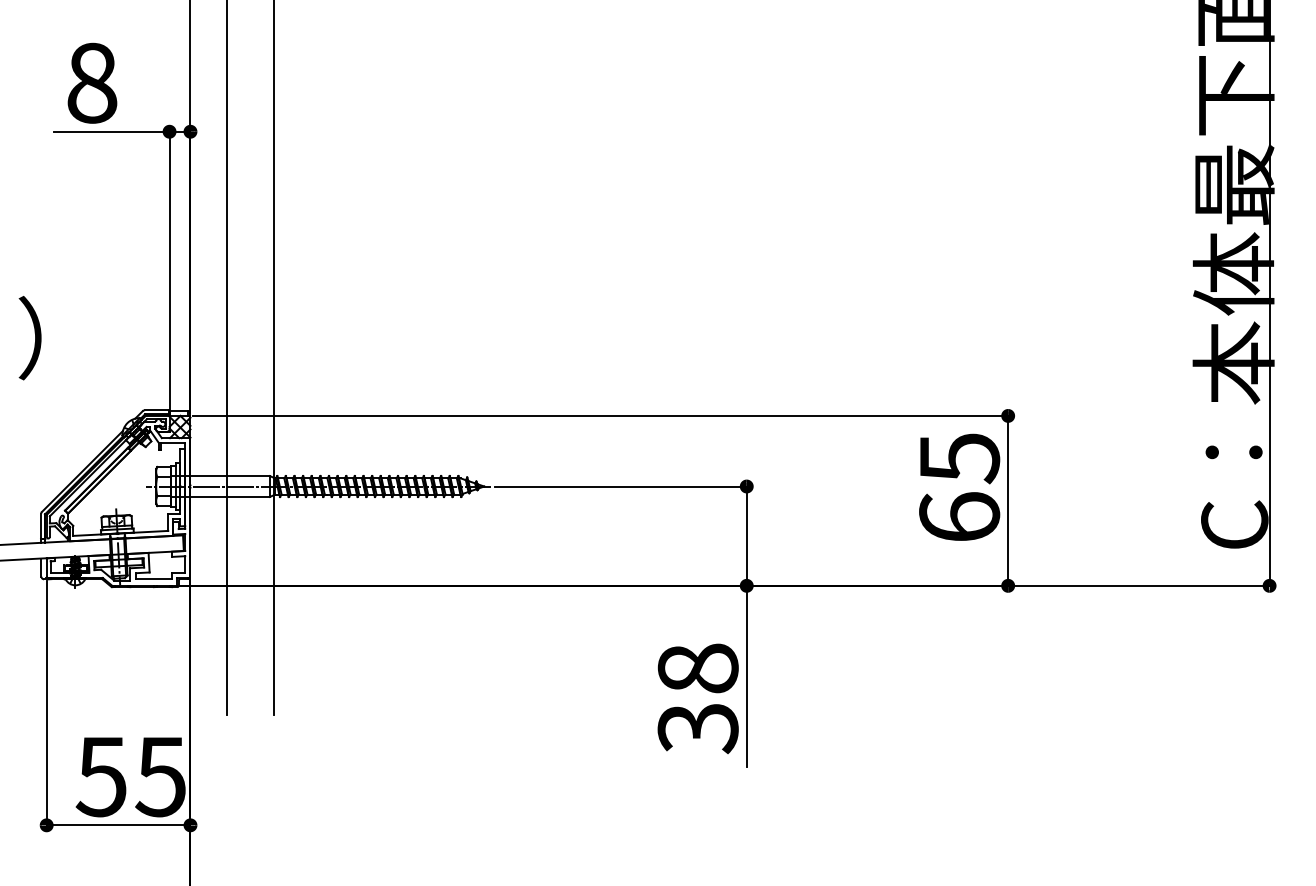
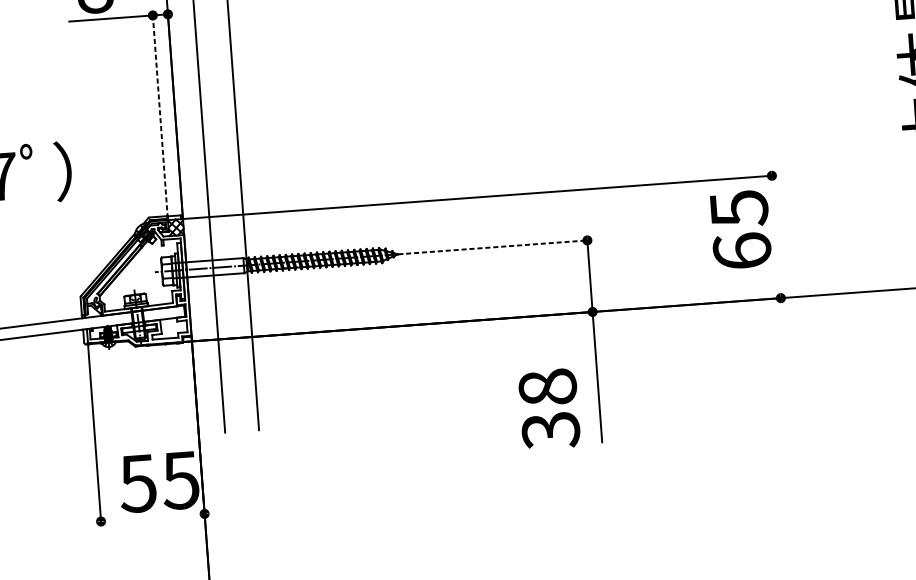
line: (169, 270) -> (160, 115), solid -> dashed
line: (622, 486) -> (497, 247), solid -> dashed
line: (1008, 500) -> (776, 236), removed
text: (697, 698) -> (548, 409), moved
line: (118, 825) -> (152, 517), removed

